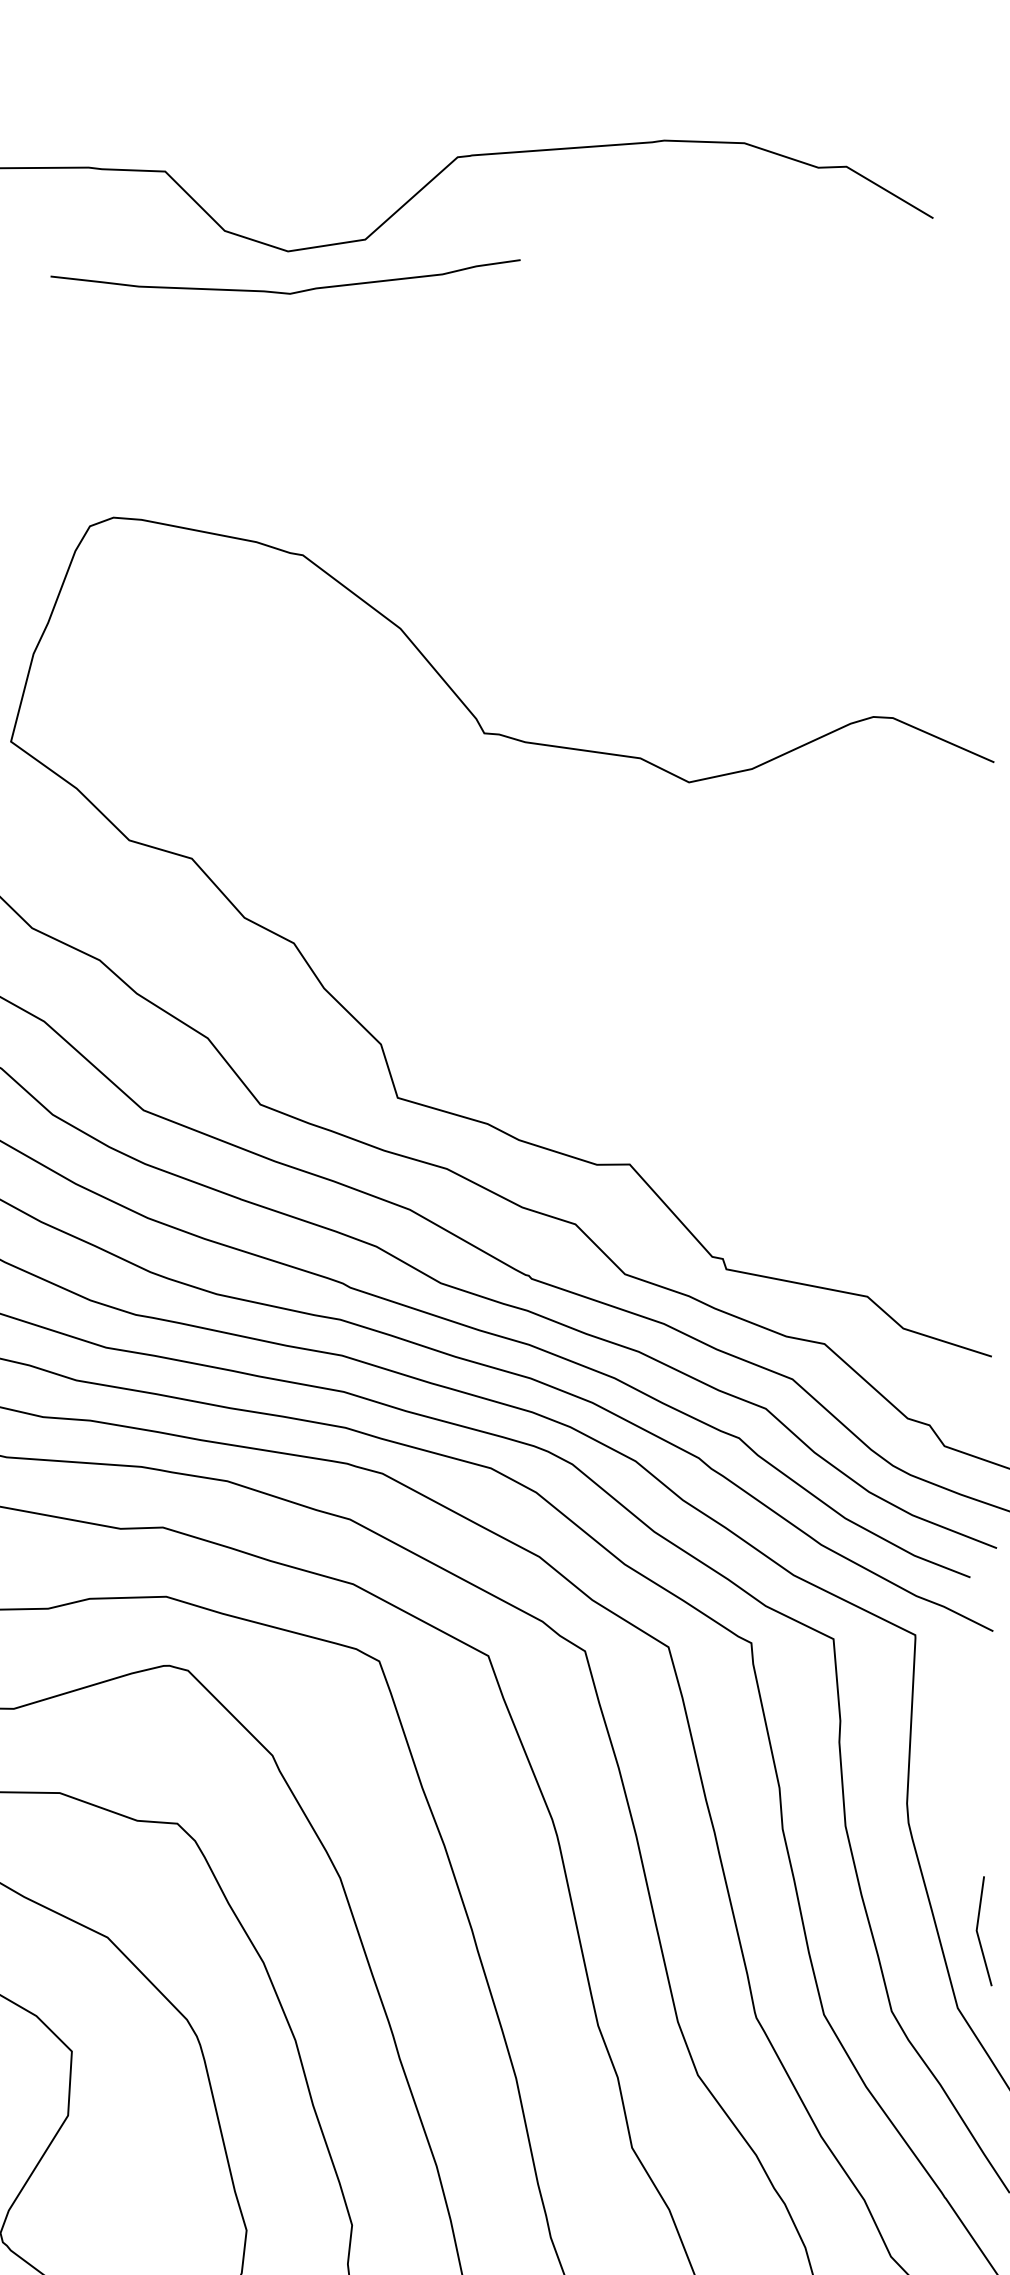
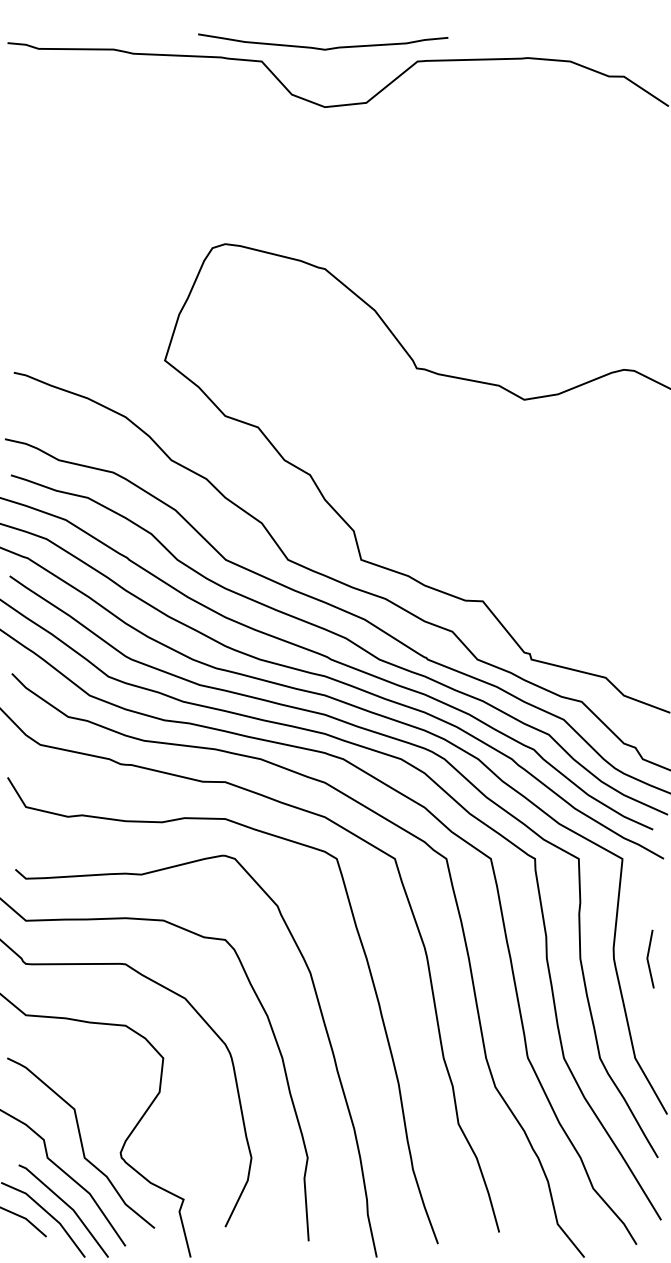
curve: (287, 291) -> (323, 48), moved
line: (978, 1930) -> (648, 958), moved

